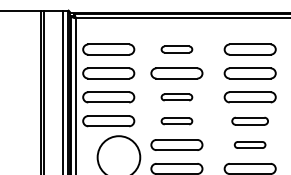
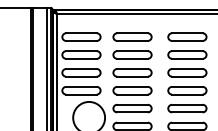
part: (176, 49) -> (132, 37), size x1.67
part: (176, 97) -> (132, 72), size x1.67
part: (176, 121) -> (132, 90), size x1.67
part: (249, 121) -> (186, 90), size x1.43
part: (249, 144) -> (186, 108), size x1.67

